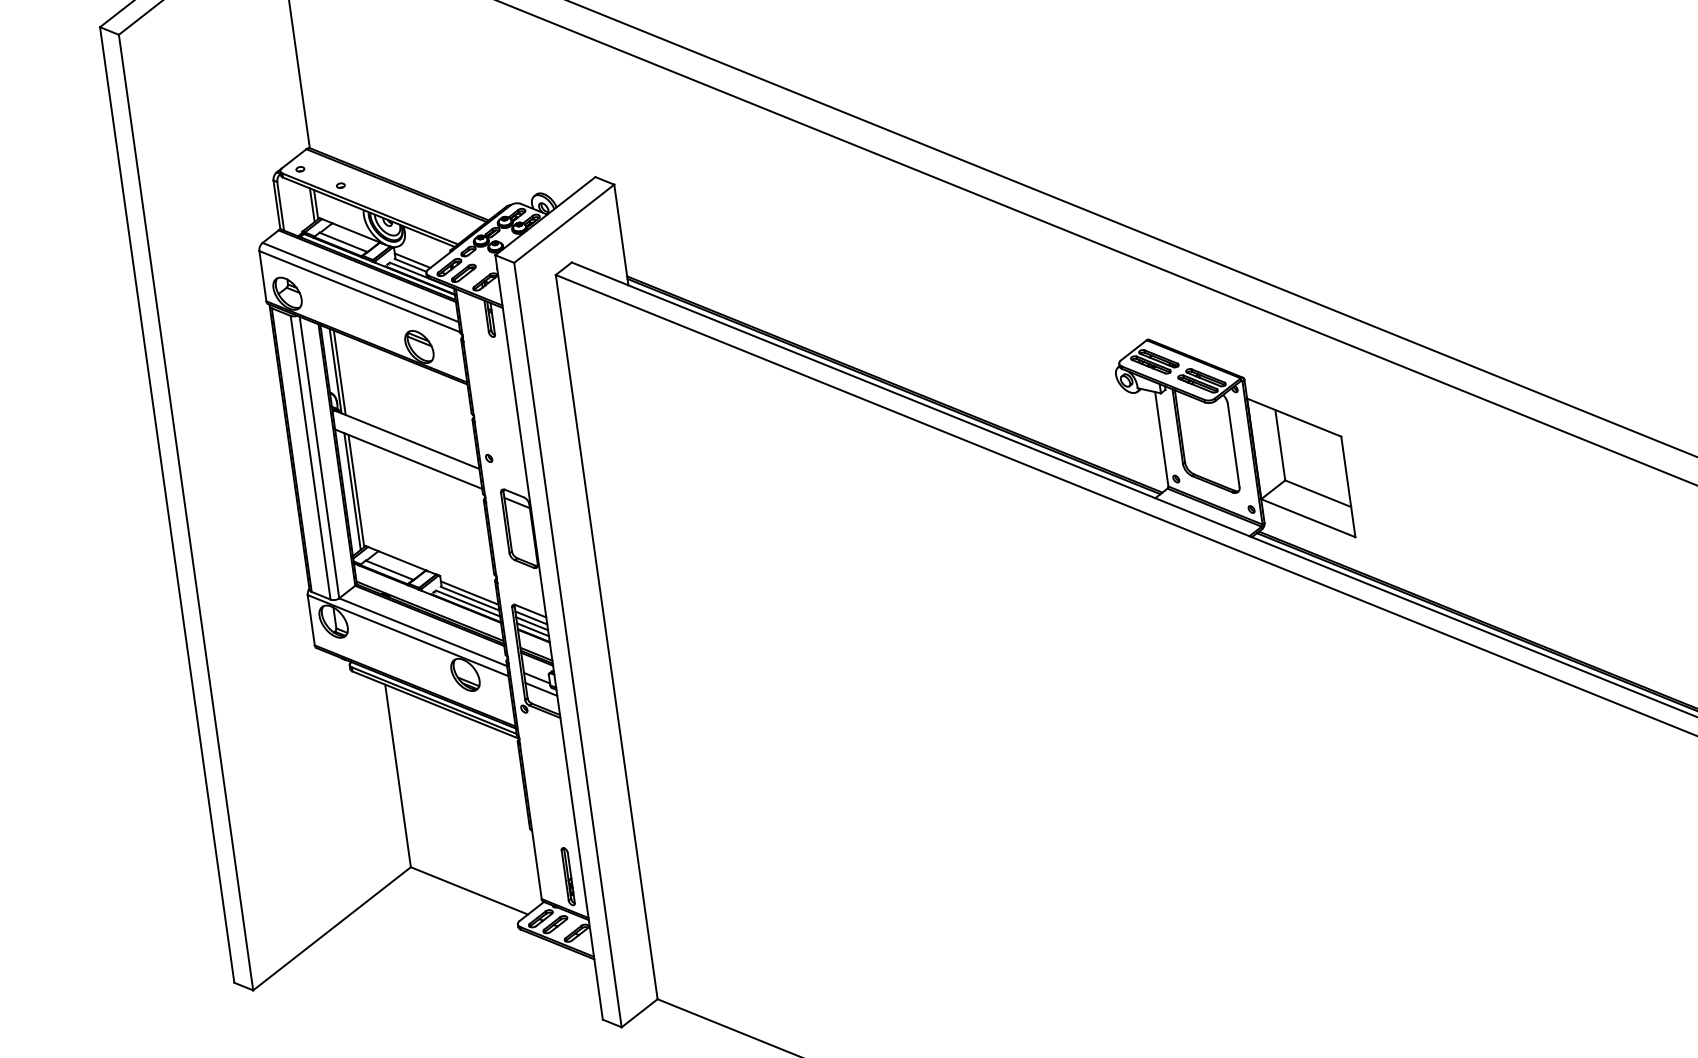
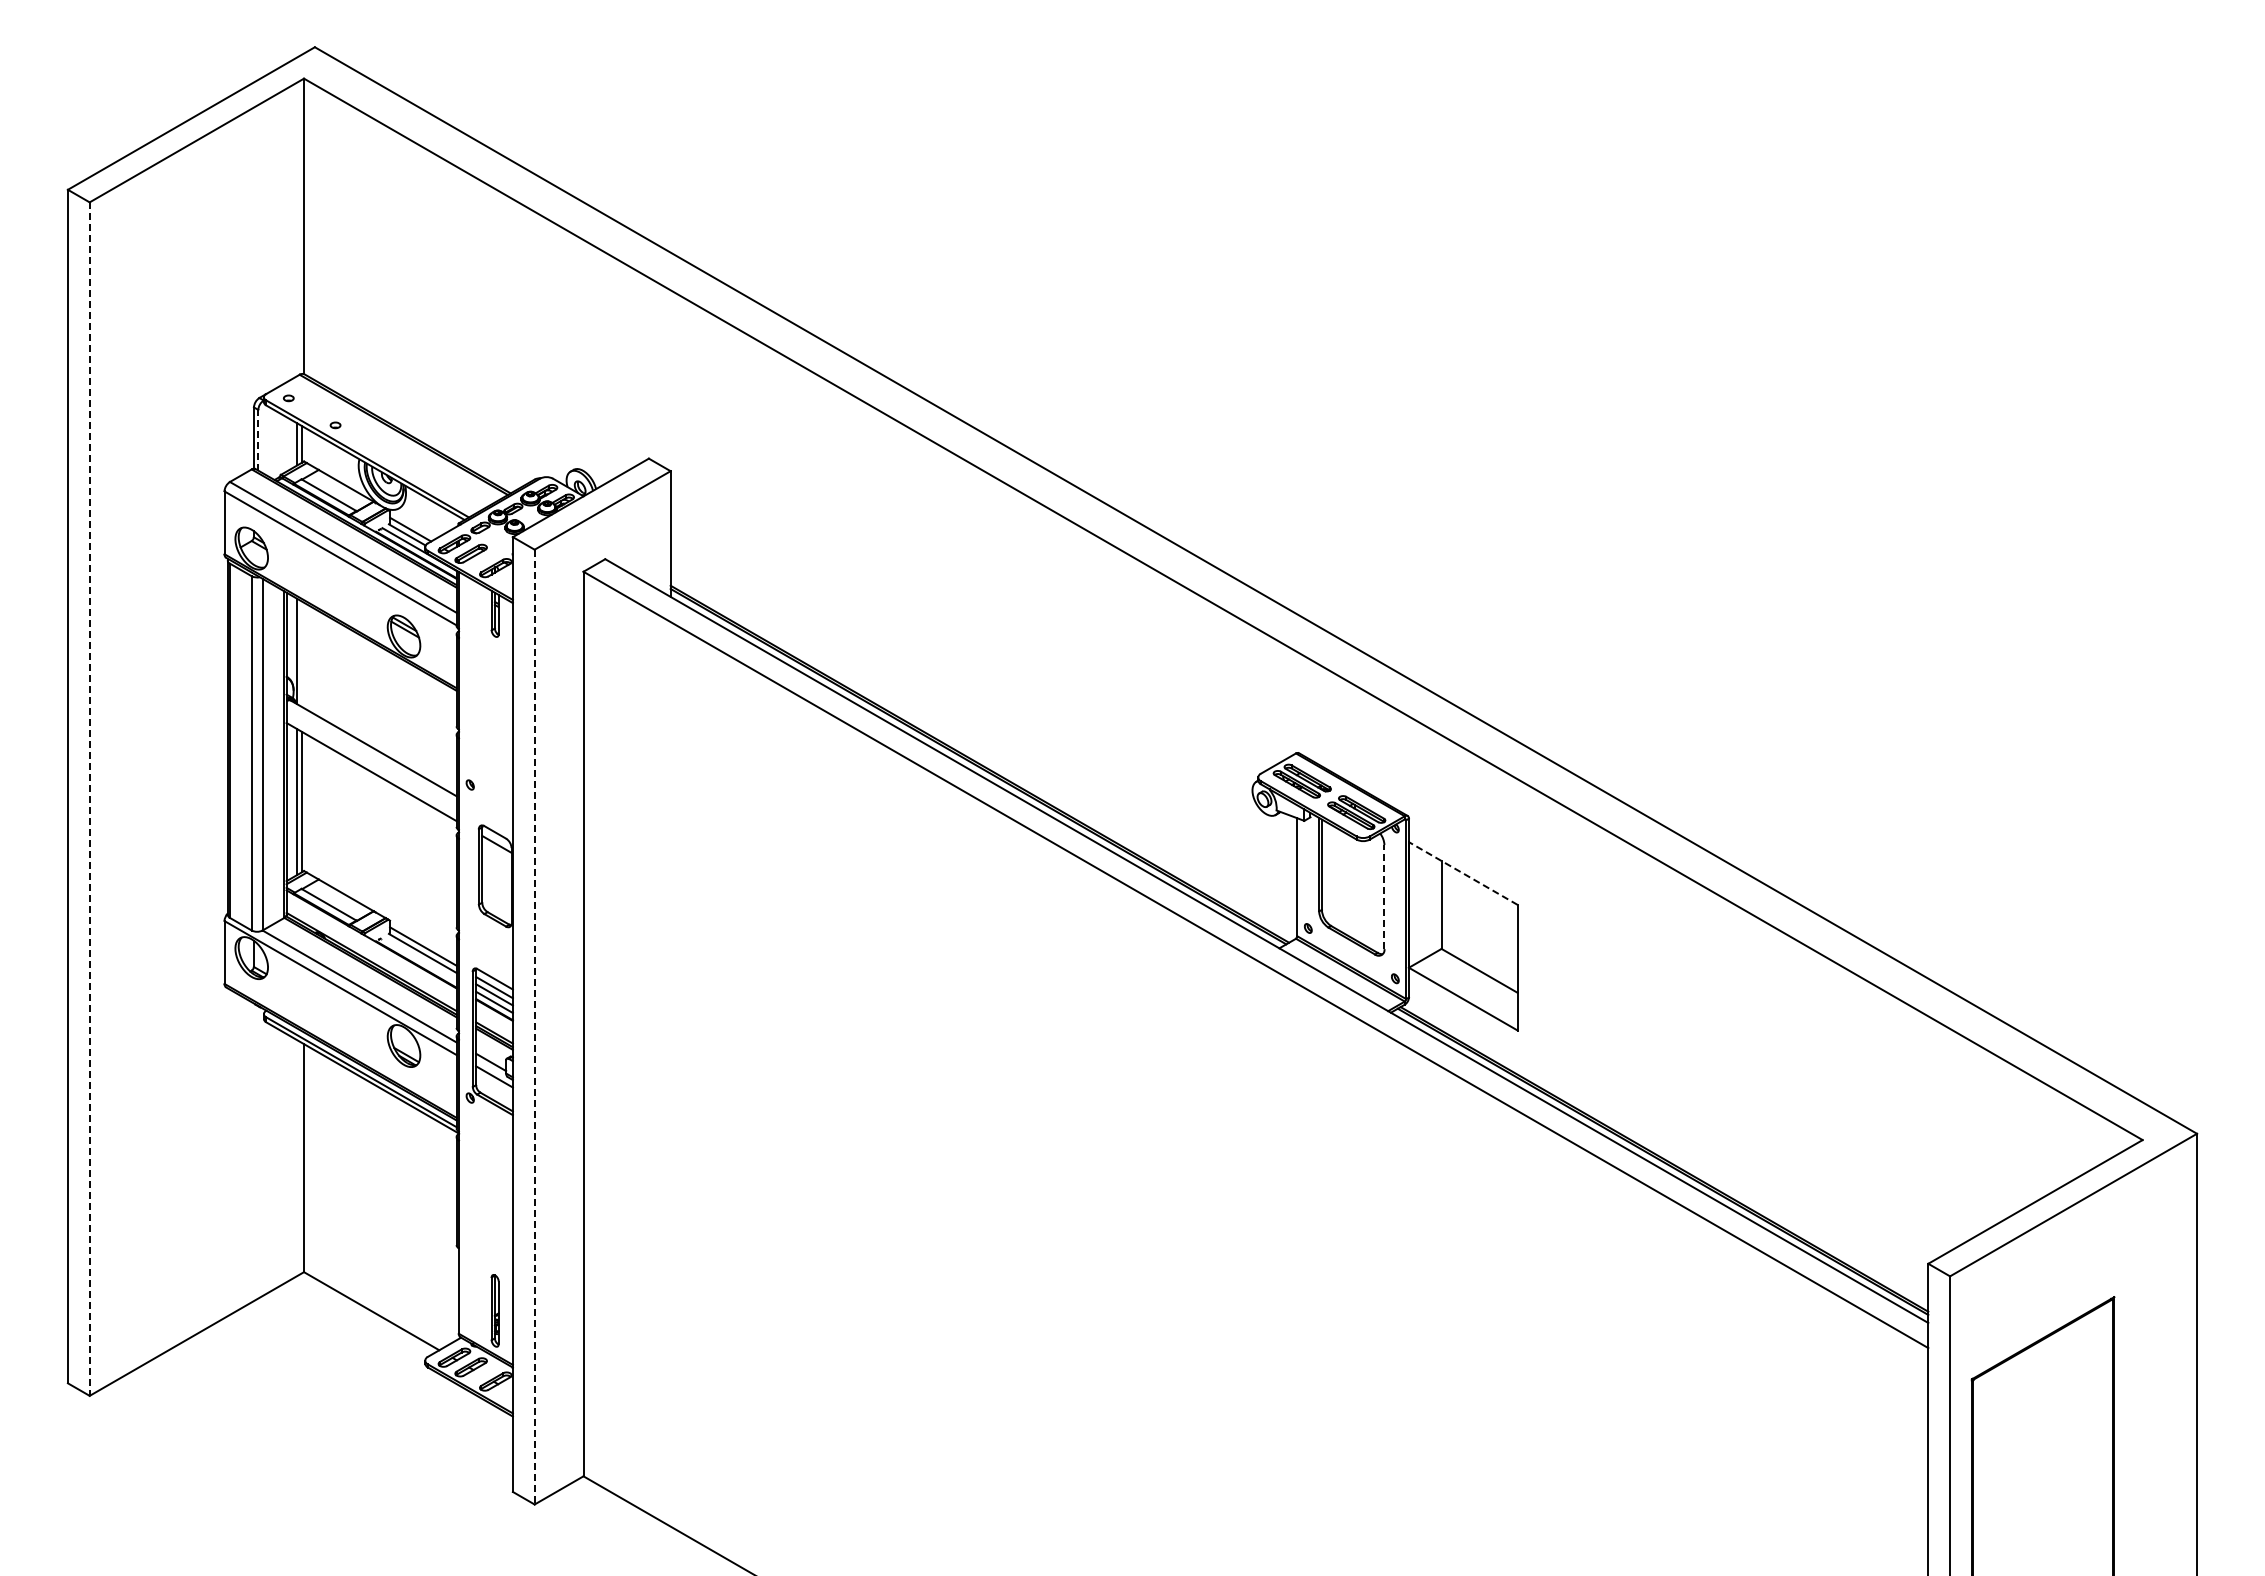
line: (280, 205) -> (258, 439), solid -> dashed
line: (340, 372) -> (302, 654), removed
line: (1294, 417) -> (1463, 873), solid -> dashed
line: (1233, 444) -> (1384, 896), solid -> dashed
line: (185, 512) -> (89, 799), solid -> dashed
line: (468, 603) -> (419, 958), removed
line: (567, 645) -> (534, 1027), solid -> dashed

